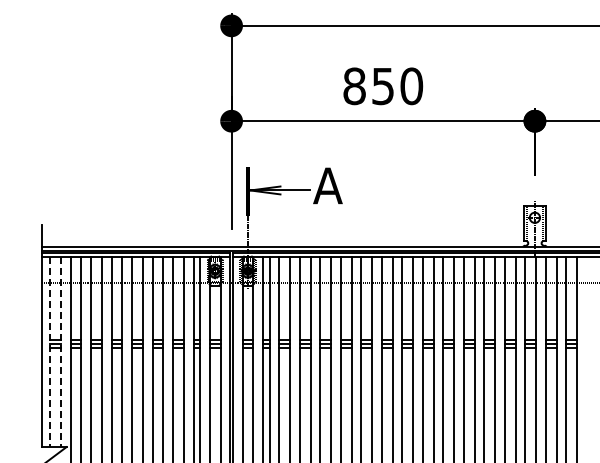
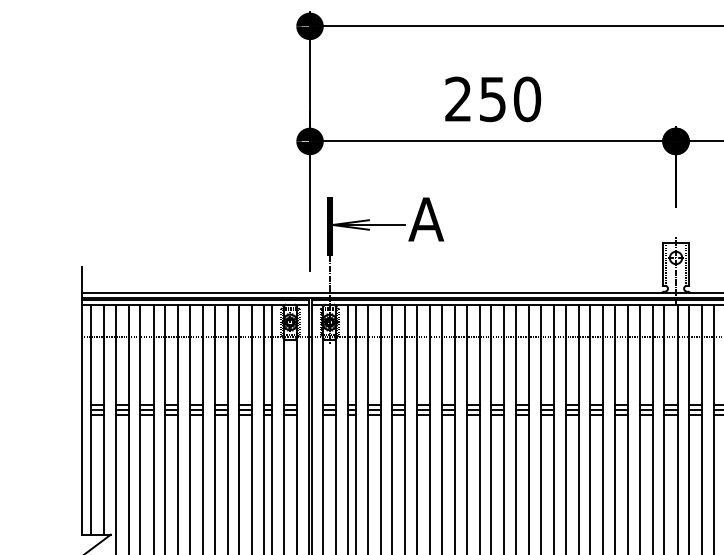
text: (354, 86) -> (458, 99), 850 -> 250
line: (50, 352) -> (91, 420), dashed -> solid
line: (60, 352) -> (103, 420), dashed -> solid

